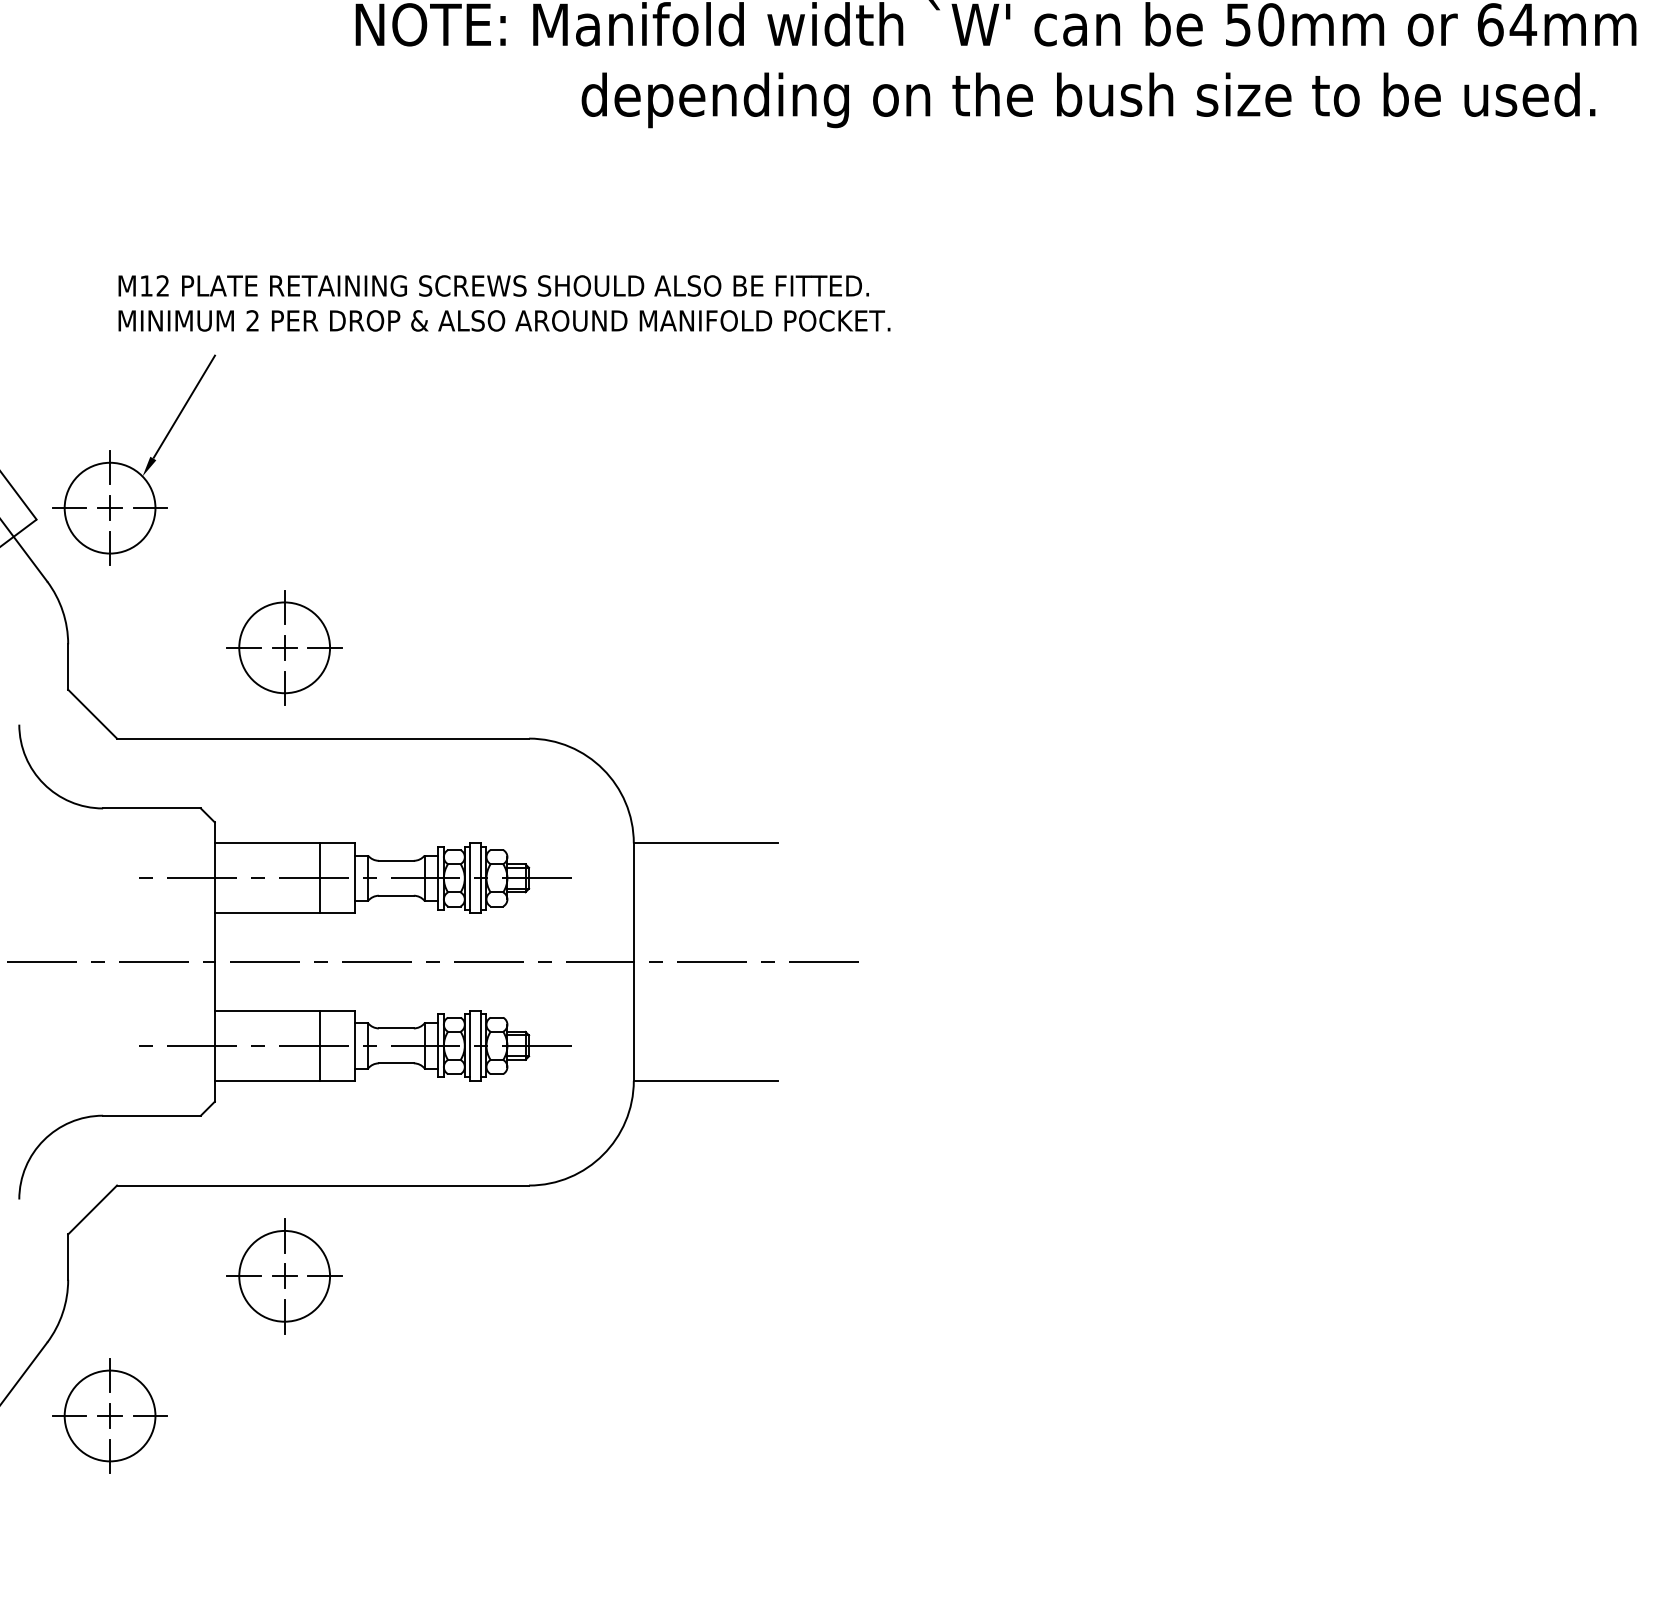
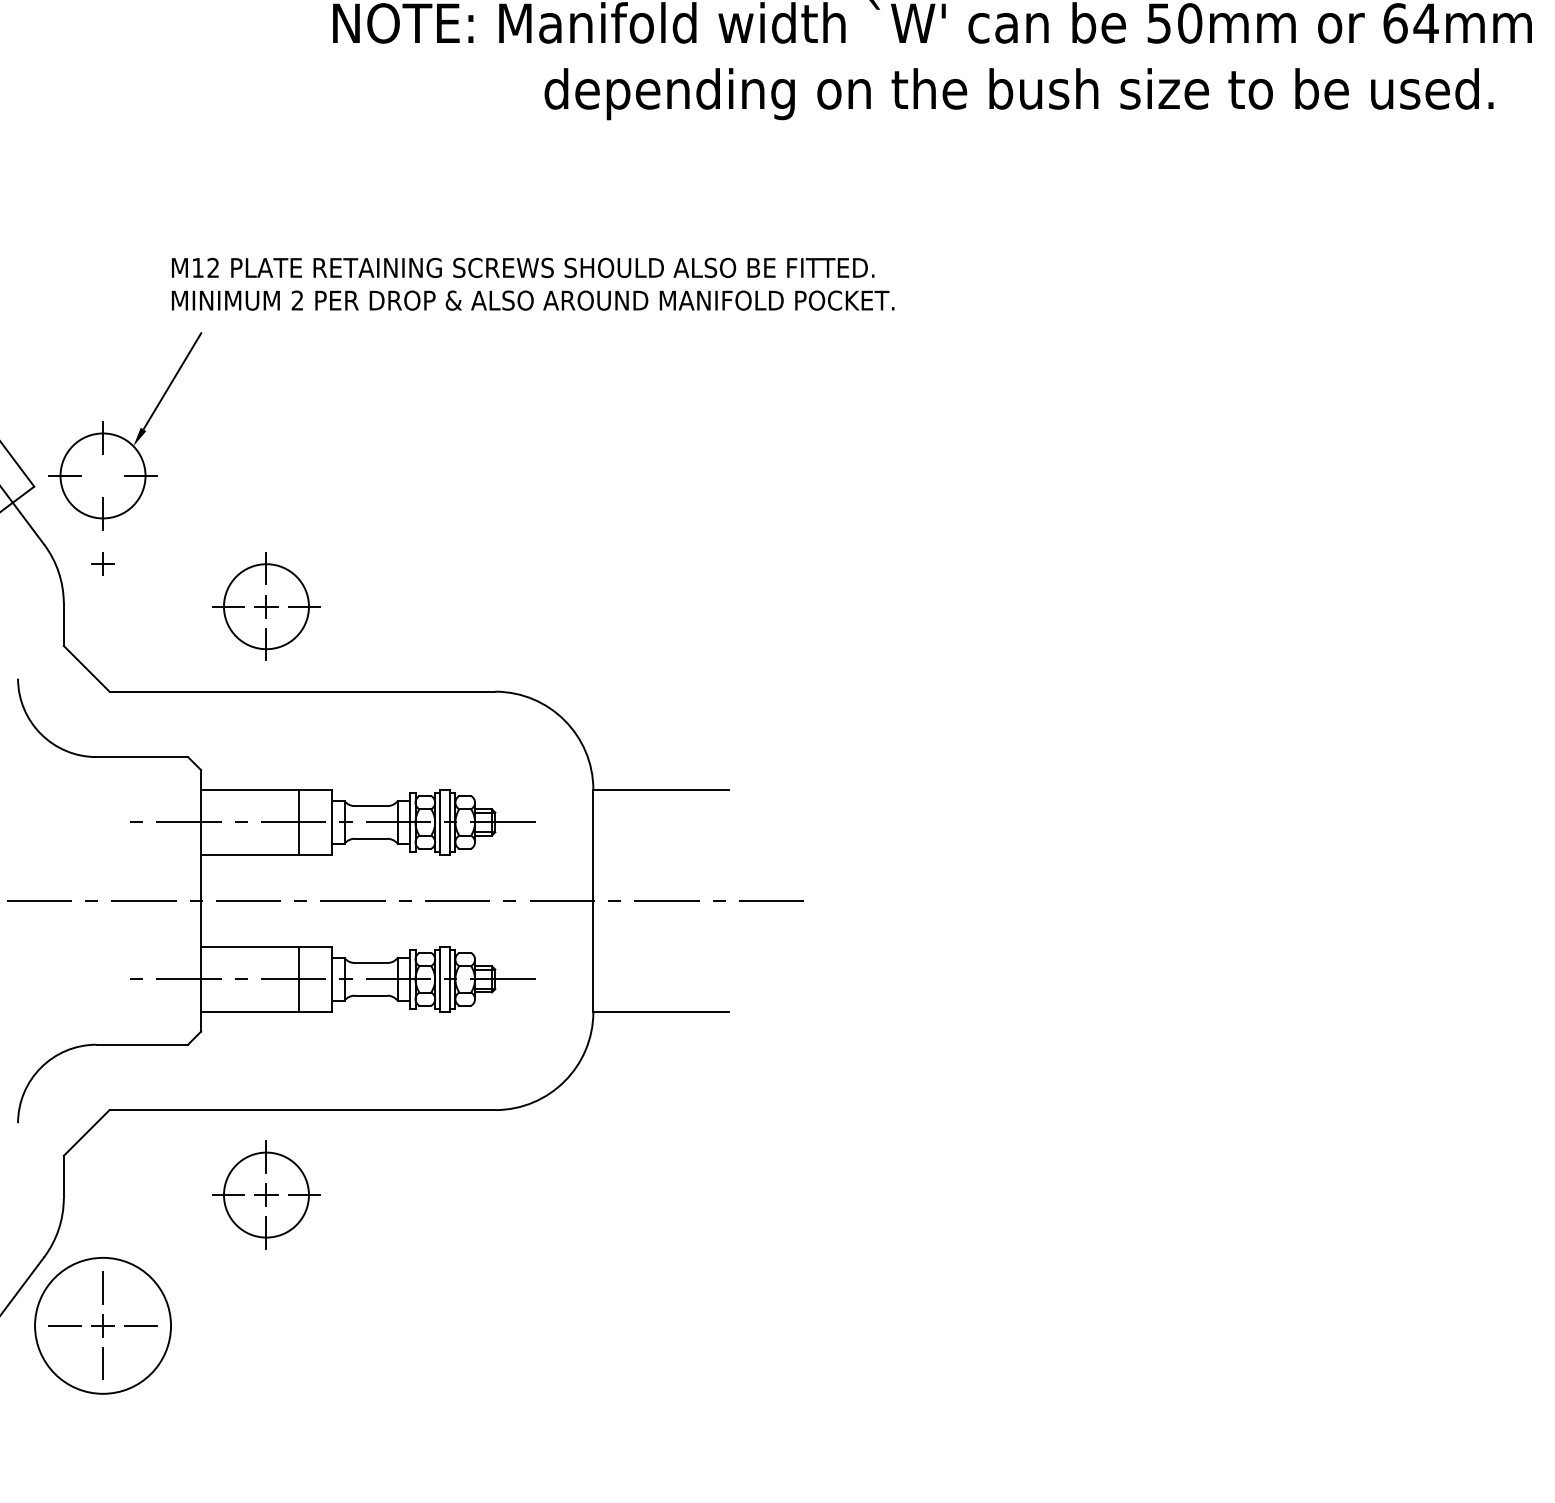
text: (504, 303) -> (533, 284), moved
part: (109, 507) -> (102, 563), moved
circle: (109, 1415) -> (102, 1325), size x1.6

